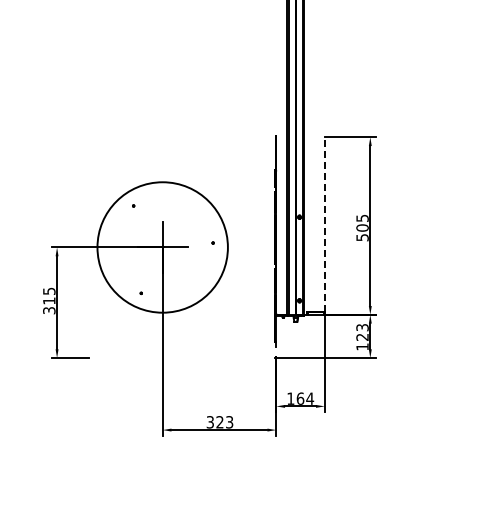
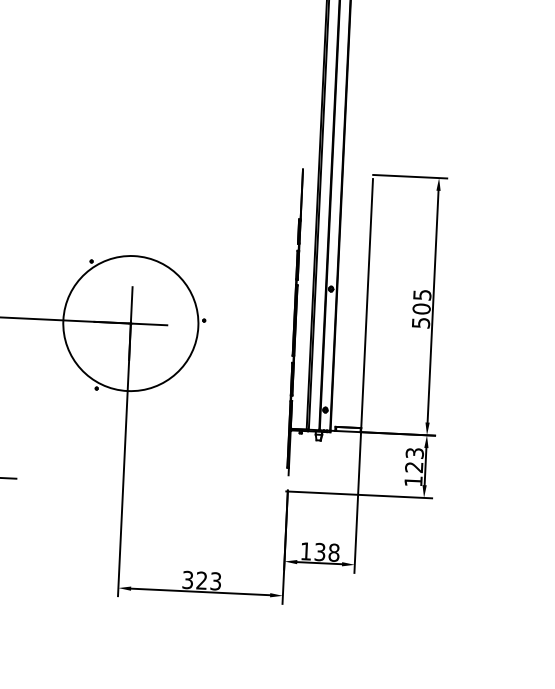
line: (324, 226) -> (366, 304), dashed -> solid
circle: (162, 247) -> (130, 323), size x0.71
text: (305, 398) -> (327, 552), 164 -> 138

